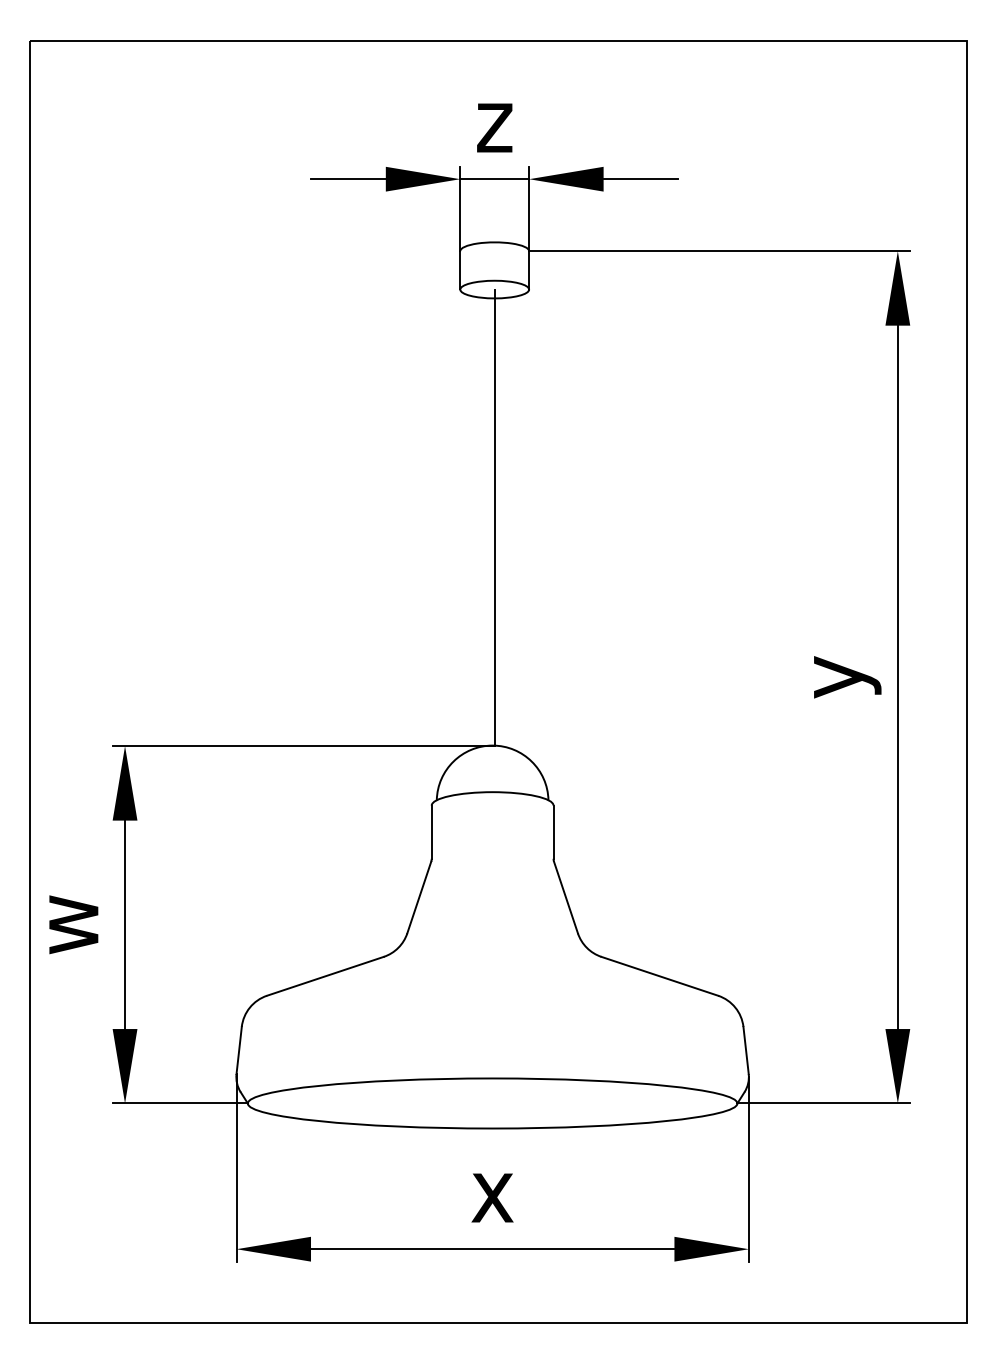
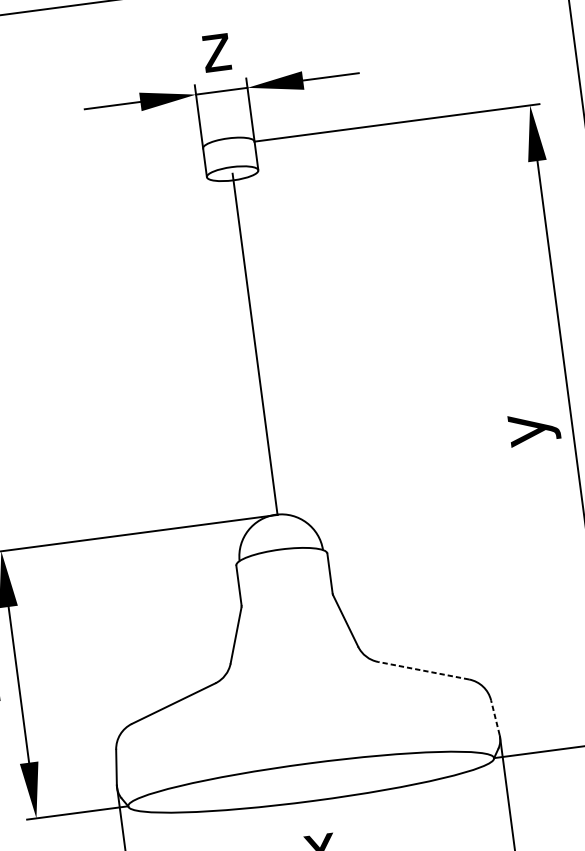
line: (659, 976) -> (423, 670), solid -> dashed
line: (746, 1050) -> (495, 717), solid -> dashed

